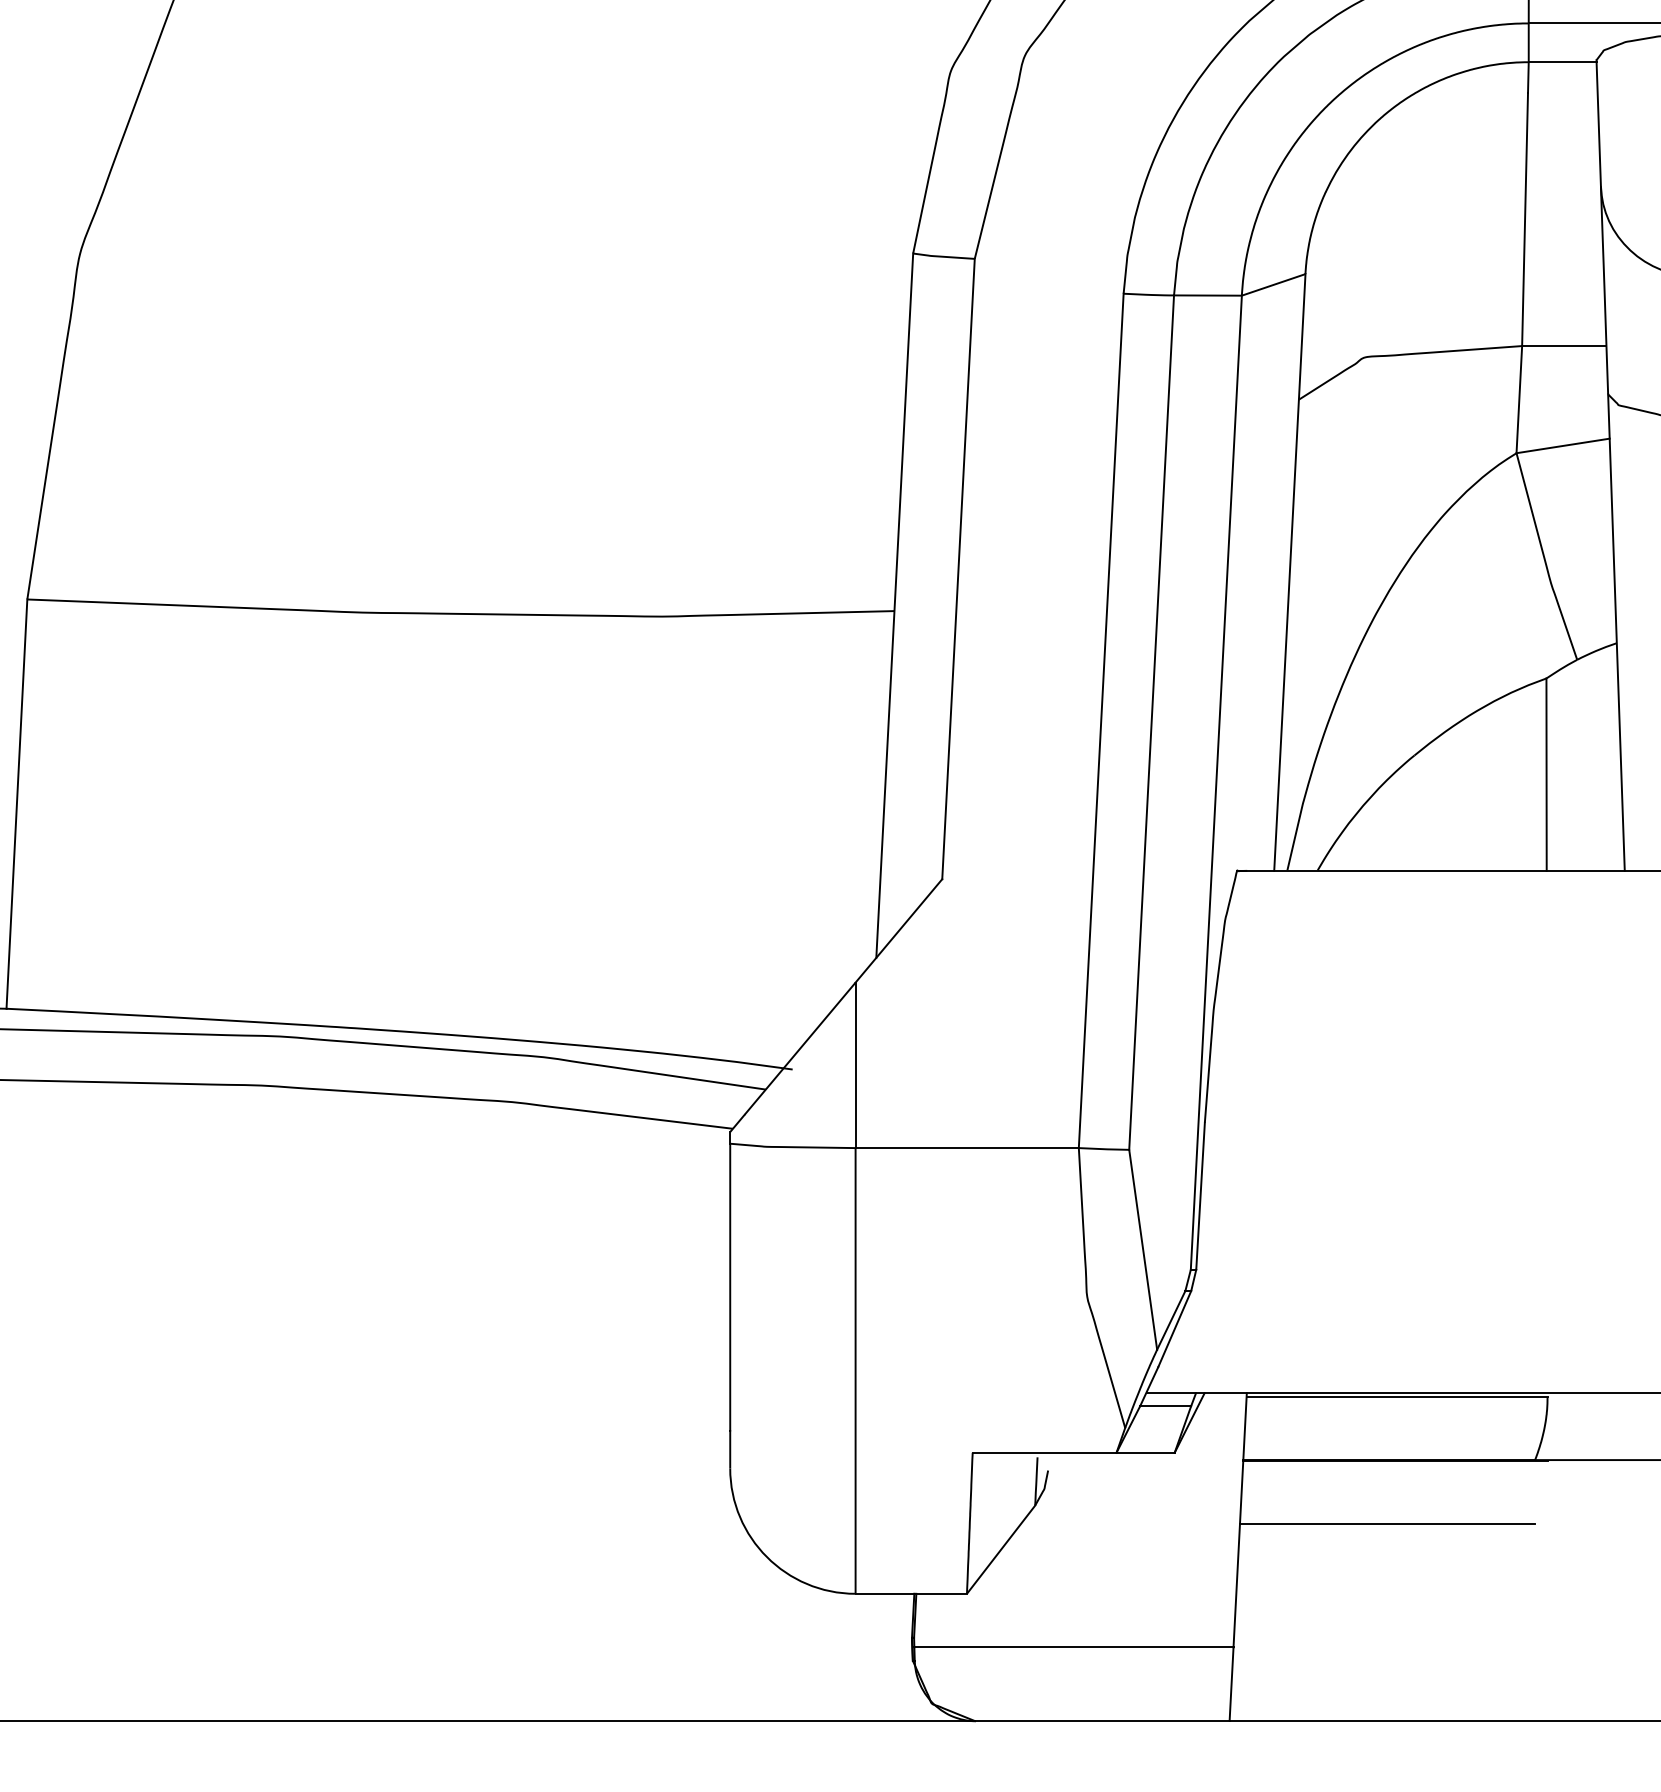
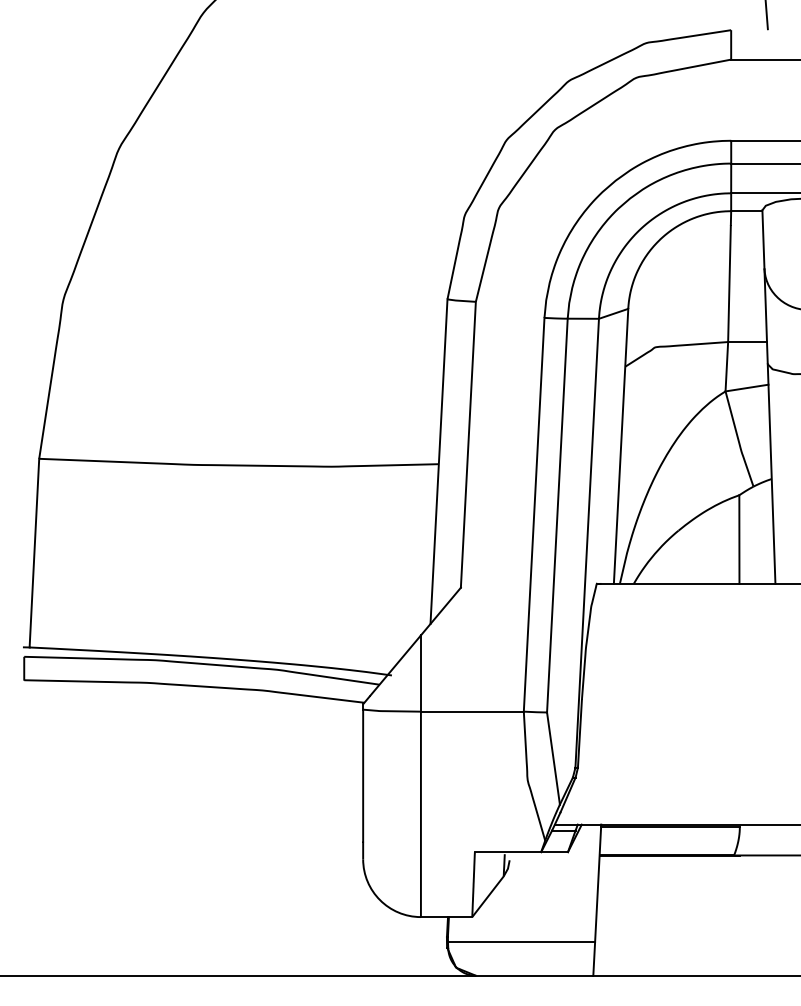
line: (1388, 1523) -> (666, 884), removed

